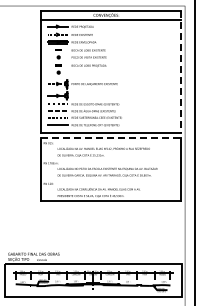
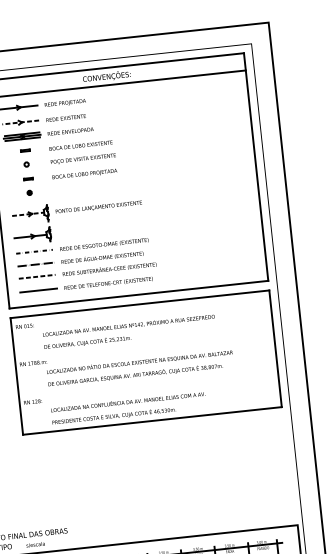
line: (180, 72) -> (256, 168), dashed -> solid
line: (110, 138) -> (139, 305), dashed -> solid

